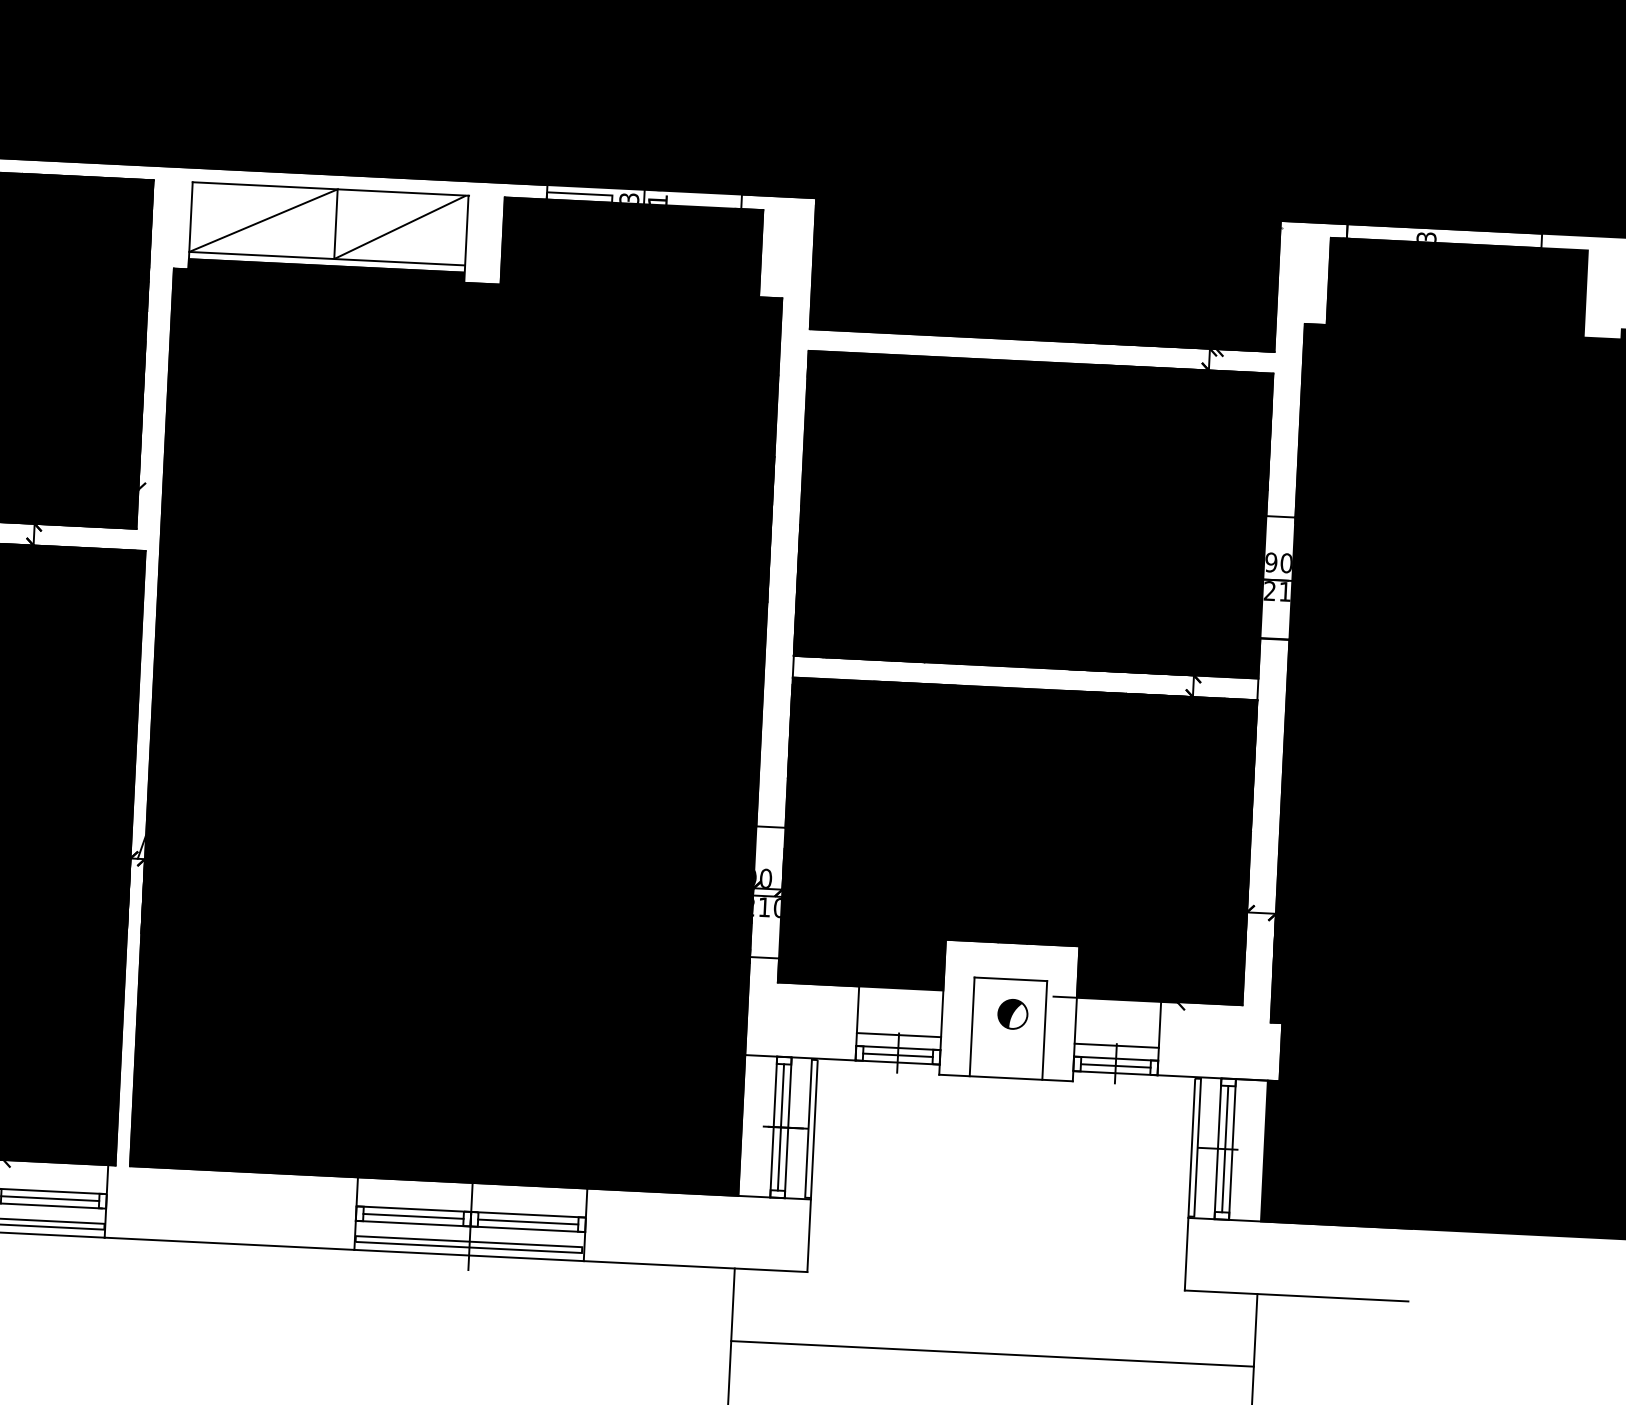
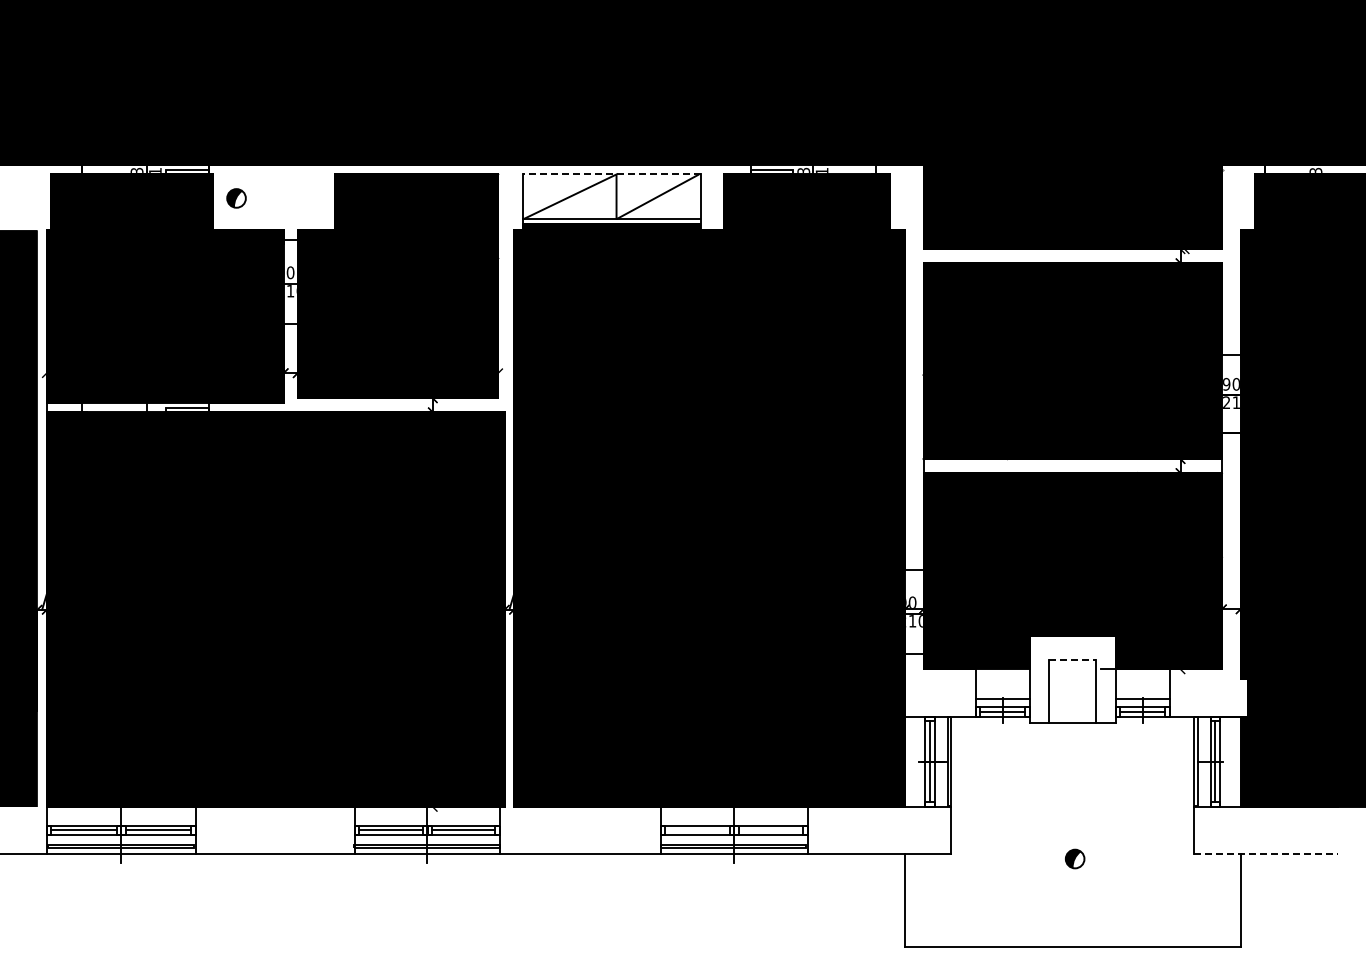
line: (331, 189) -> (612, 174), solid -> dashed
line: (1012, 979) -> (1073, 659), solid -> dashed
part: (1013, 1013) -> (1075, 858), moved
line: (413, 1216) -> (697, 830), removed
line: (527, 1222) -> (770, 830), removed
line: (1296, 1295) -> (1265, 853), solid -> dashed
line: (992, 1354) -> (1072, 900), removed

